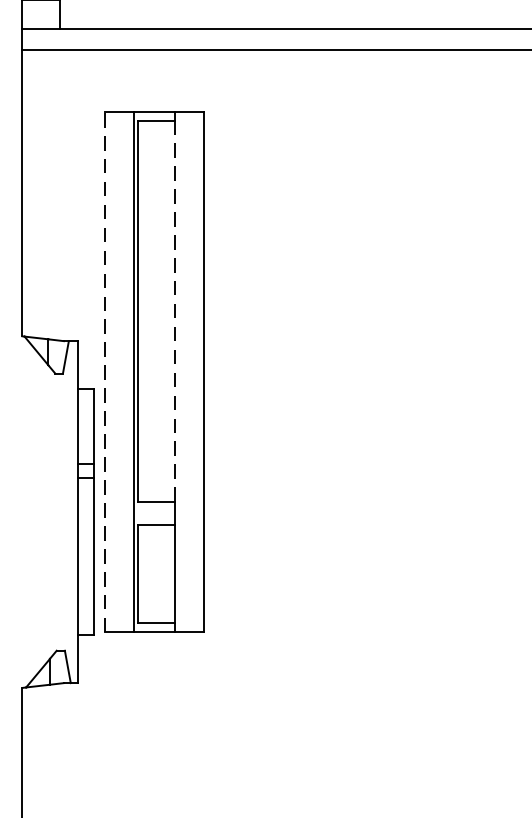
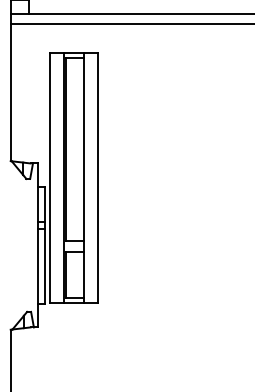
line: (174, 309) -> (83, 148), dashed -> solid
line: (105, 372) -> (50, 178), dashed -> solid

